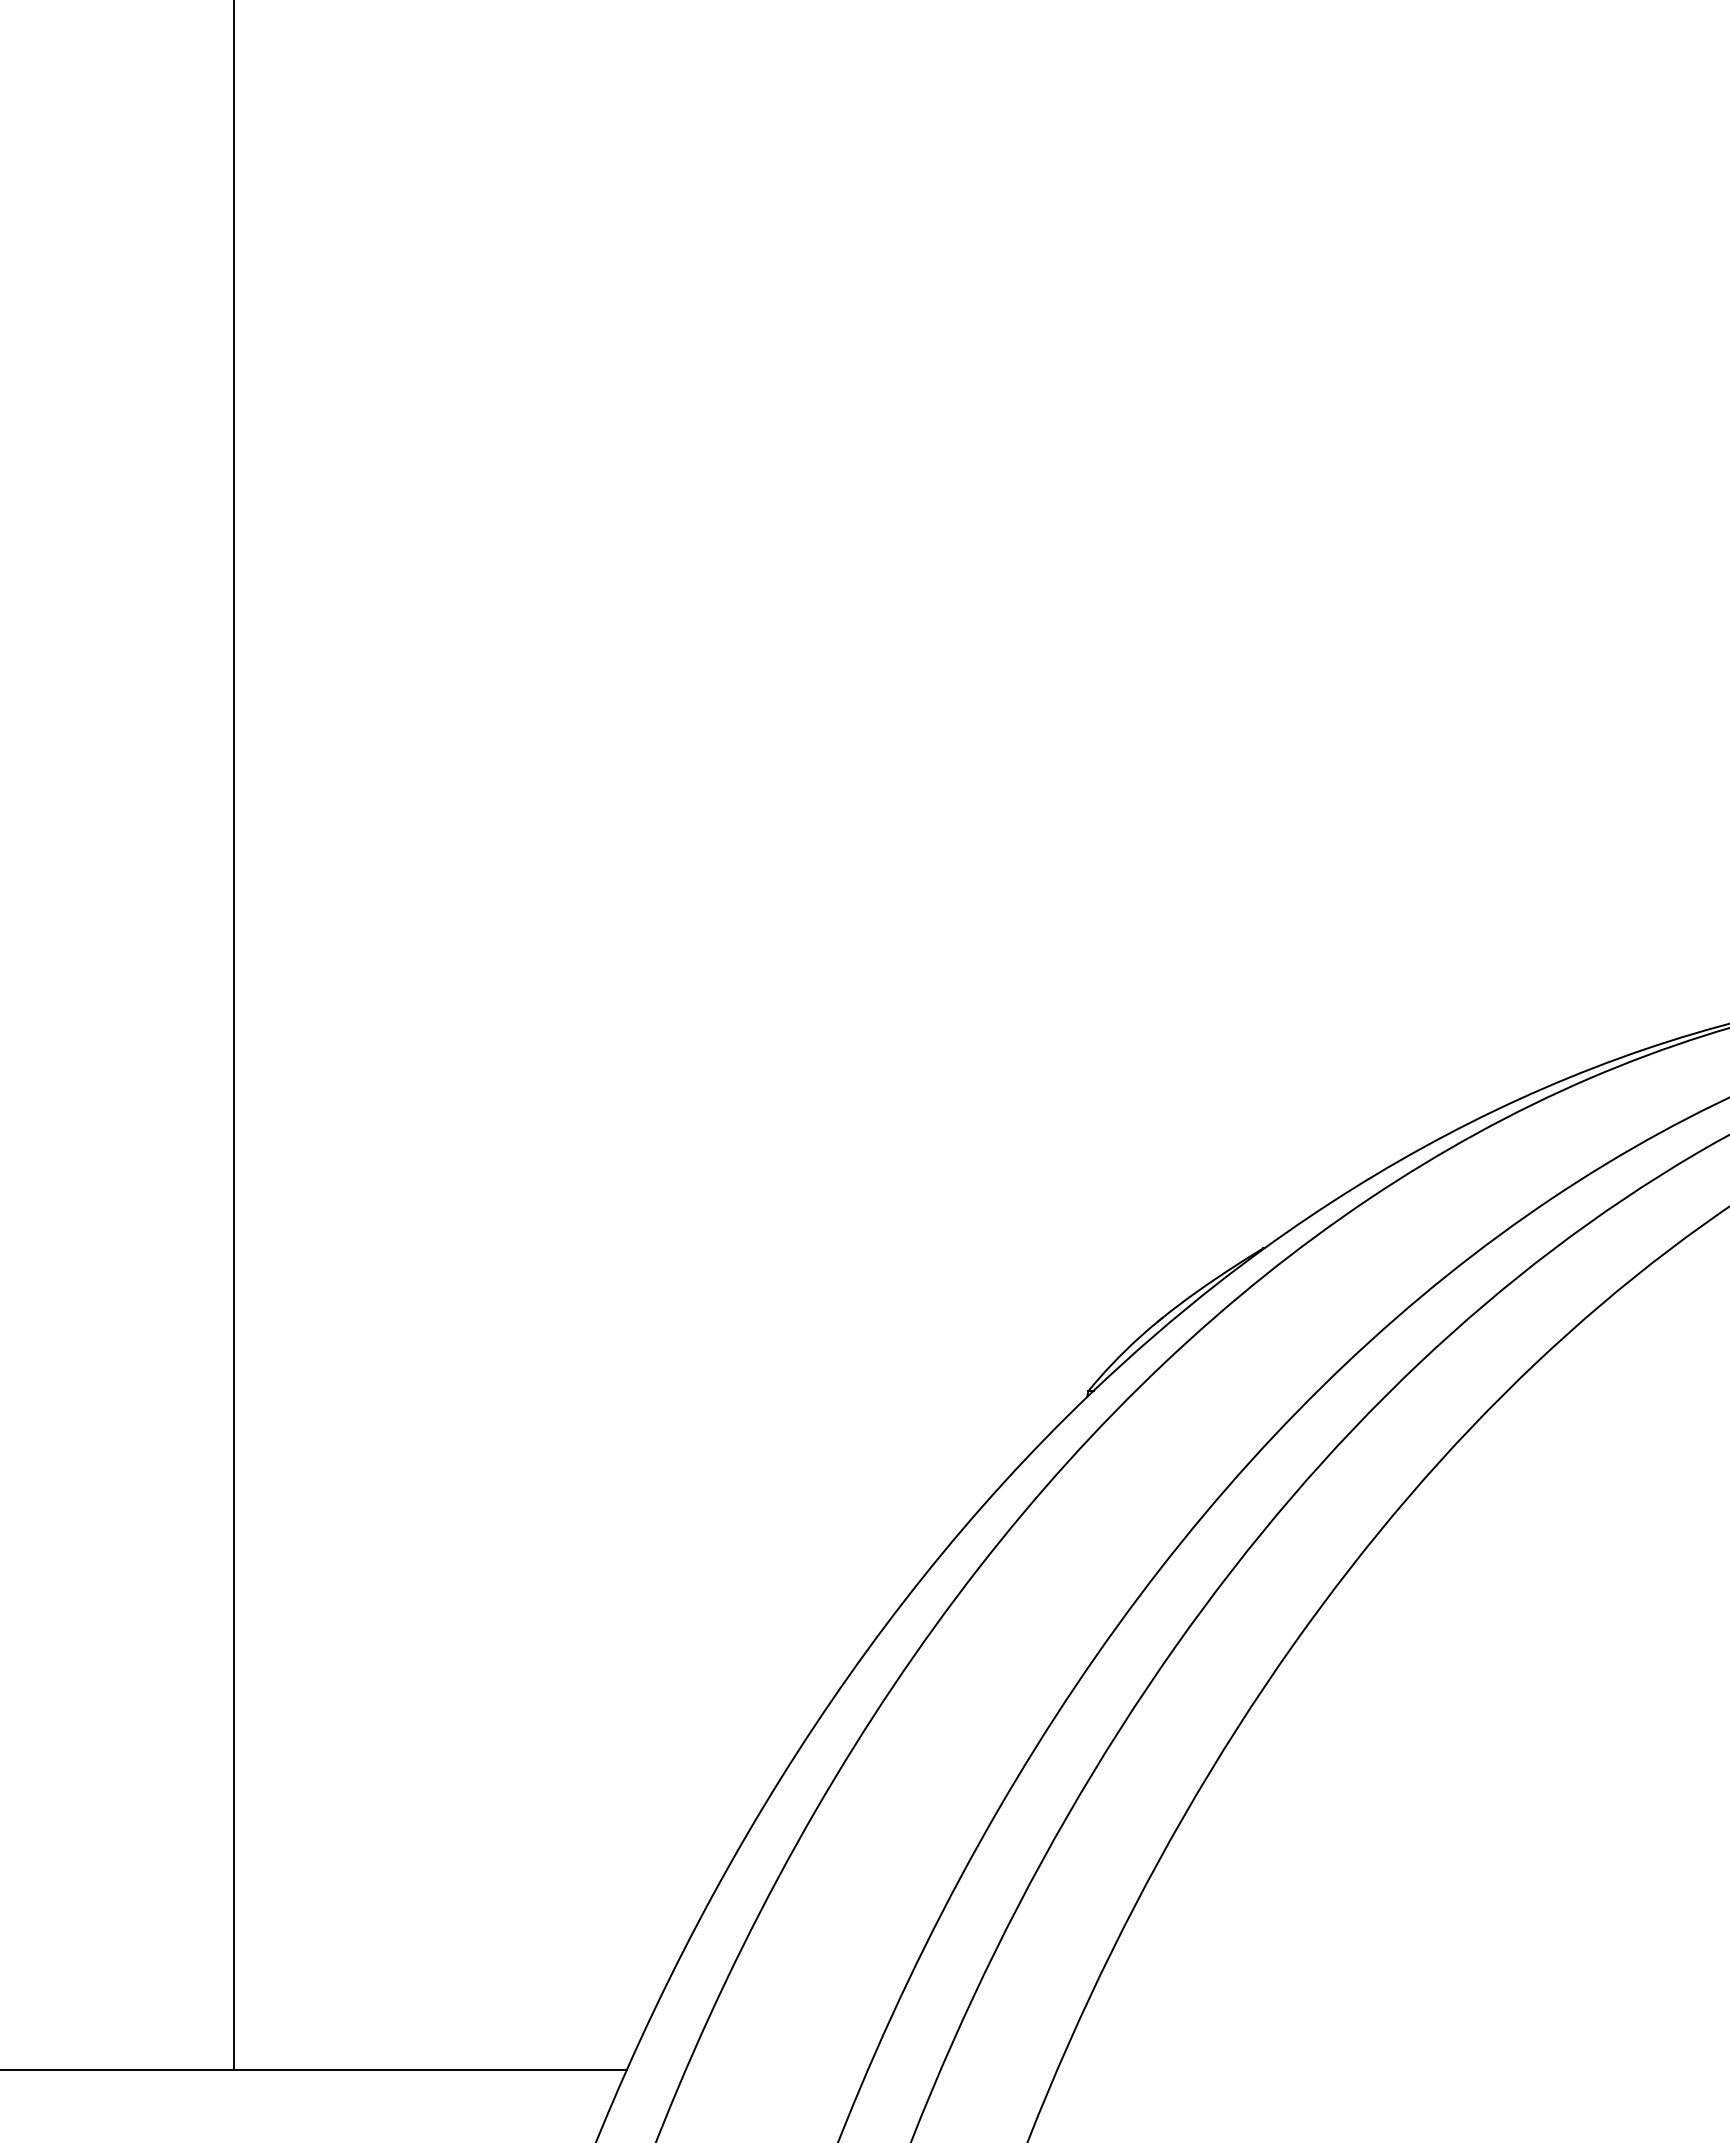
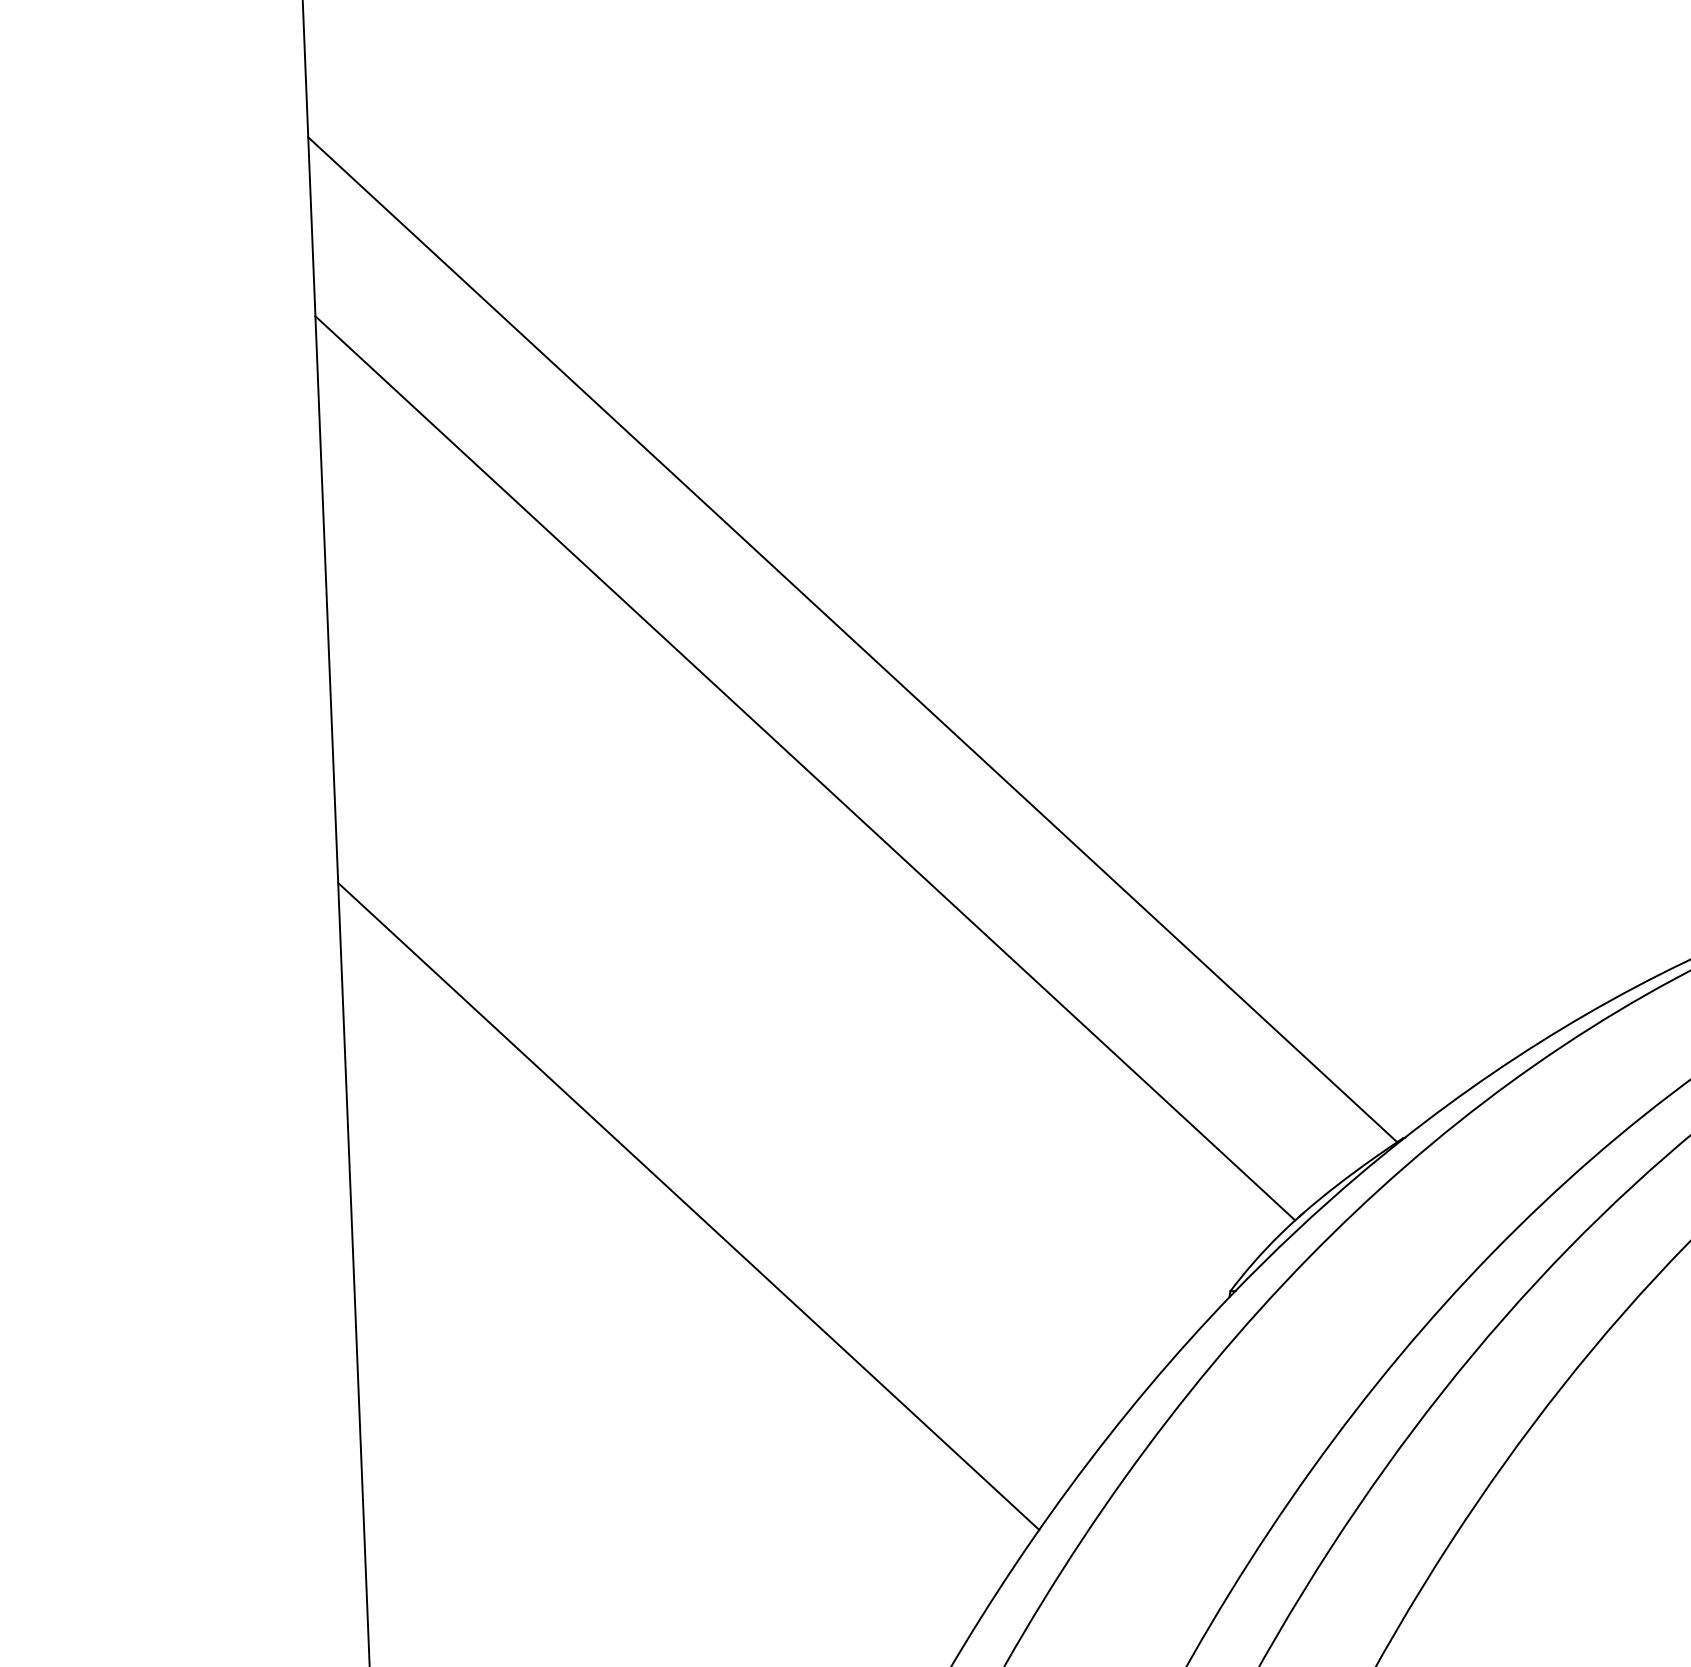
line: (744, 740) -> (851, 639), added
line: (693, 864) -> (804, 768), added
line: (562, 1286) -> (687, 1205), added

